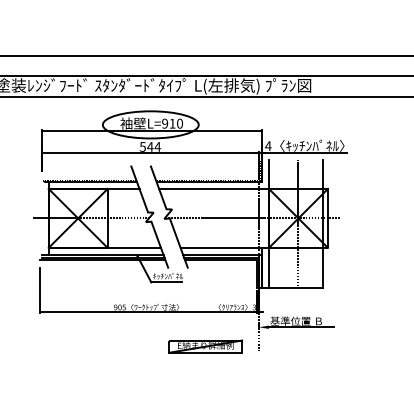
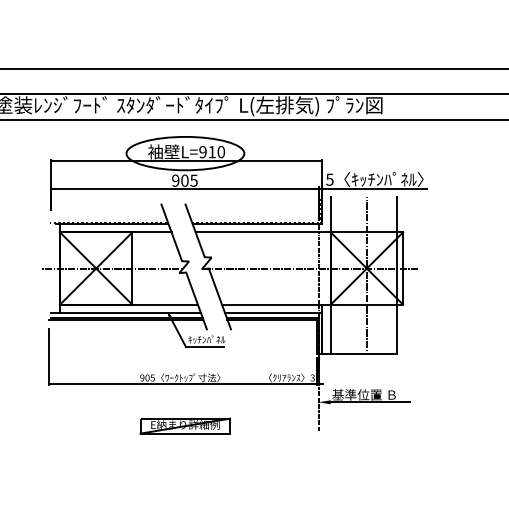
text: (150, 146) -> (185, 180), 544 -> 905
text: (268, 146) -> (330, 180), 4 -> 5
part: (205, 346) -> (185, 425), moved

